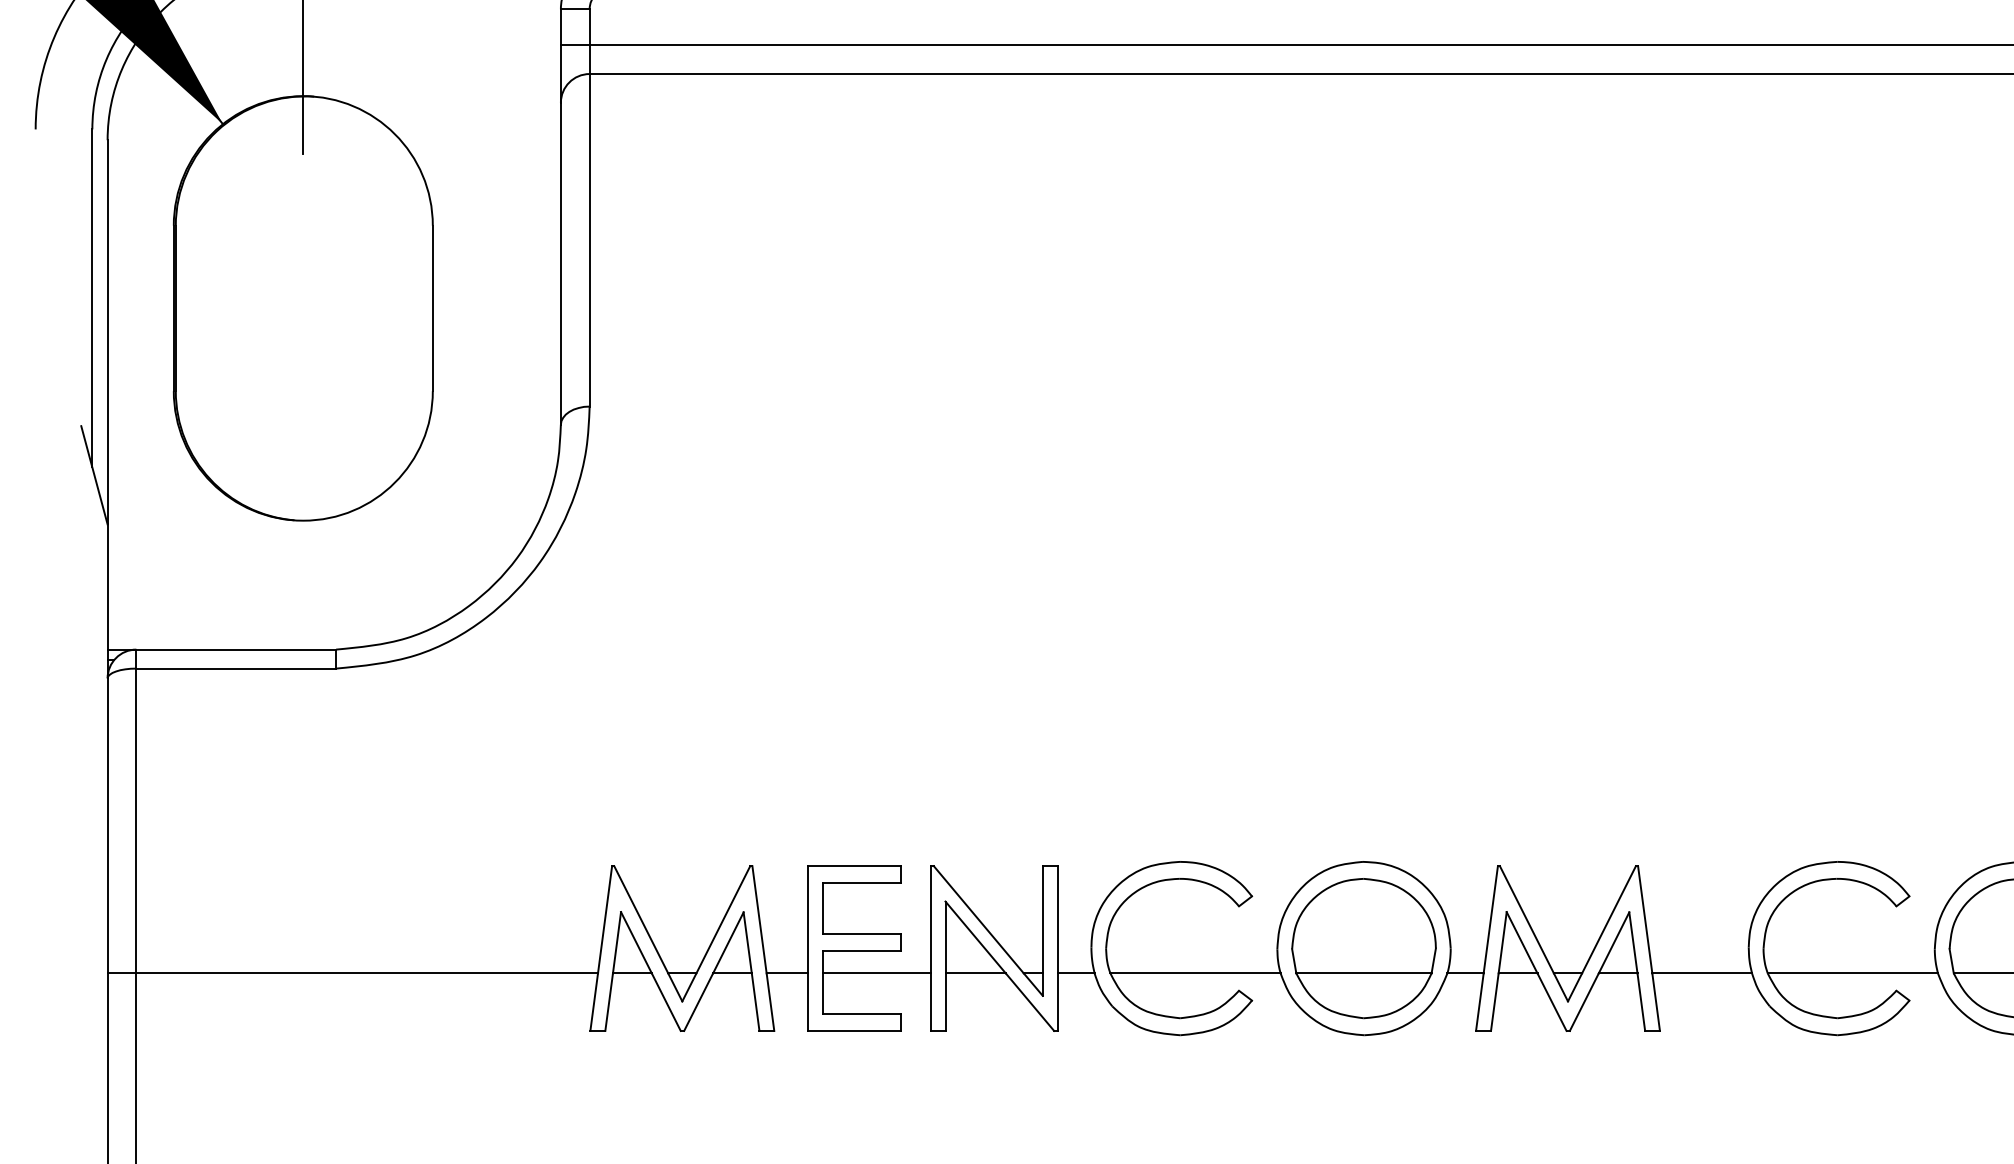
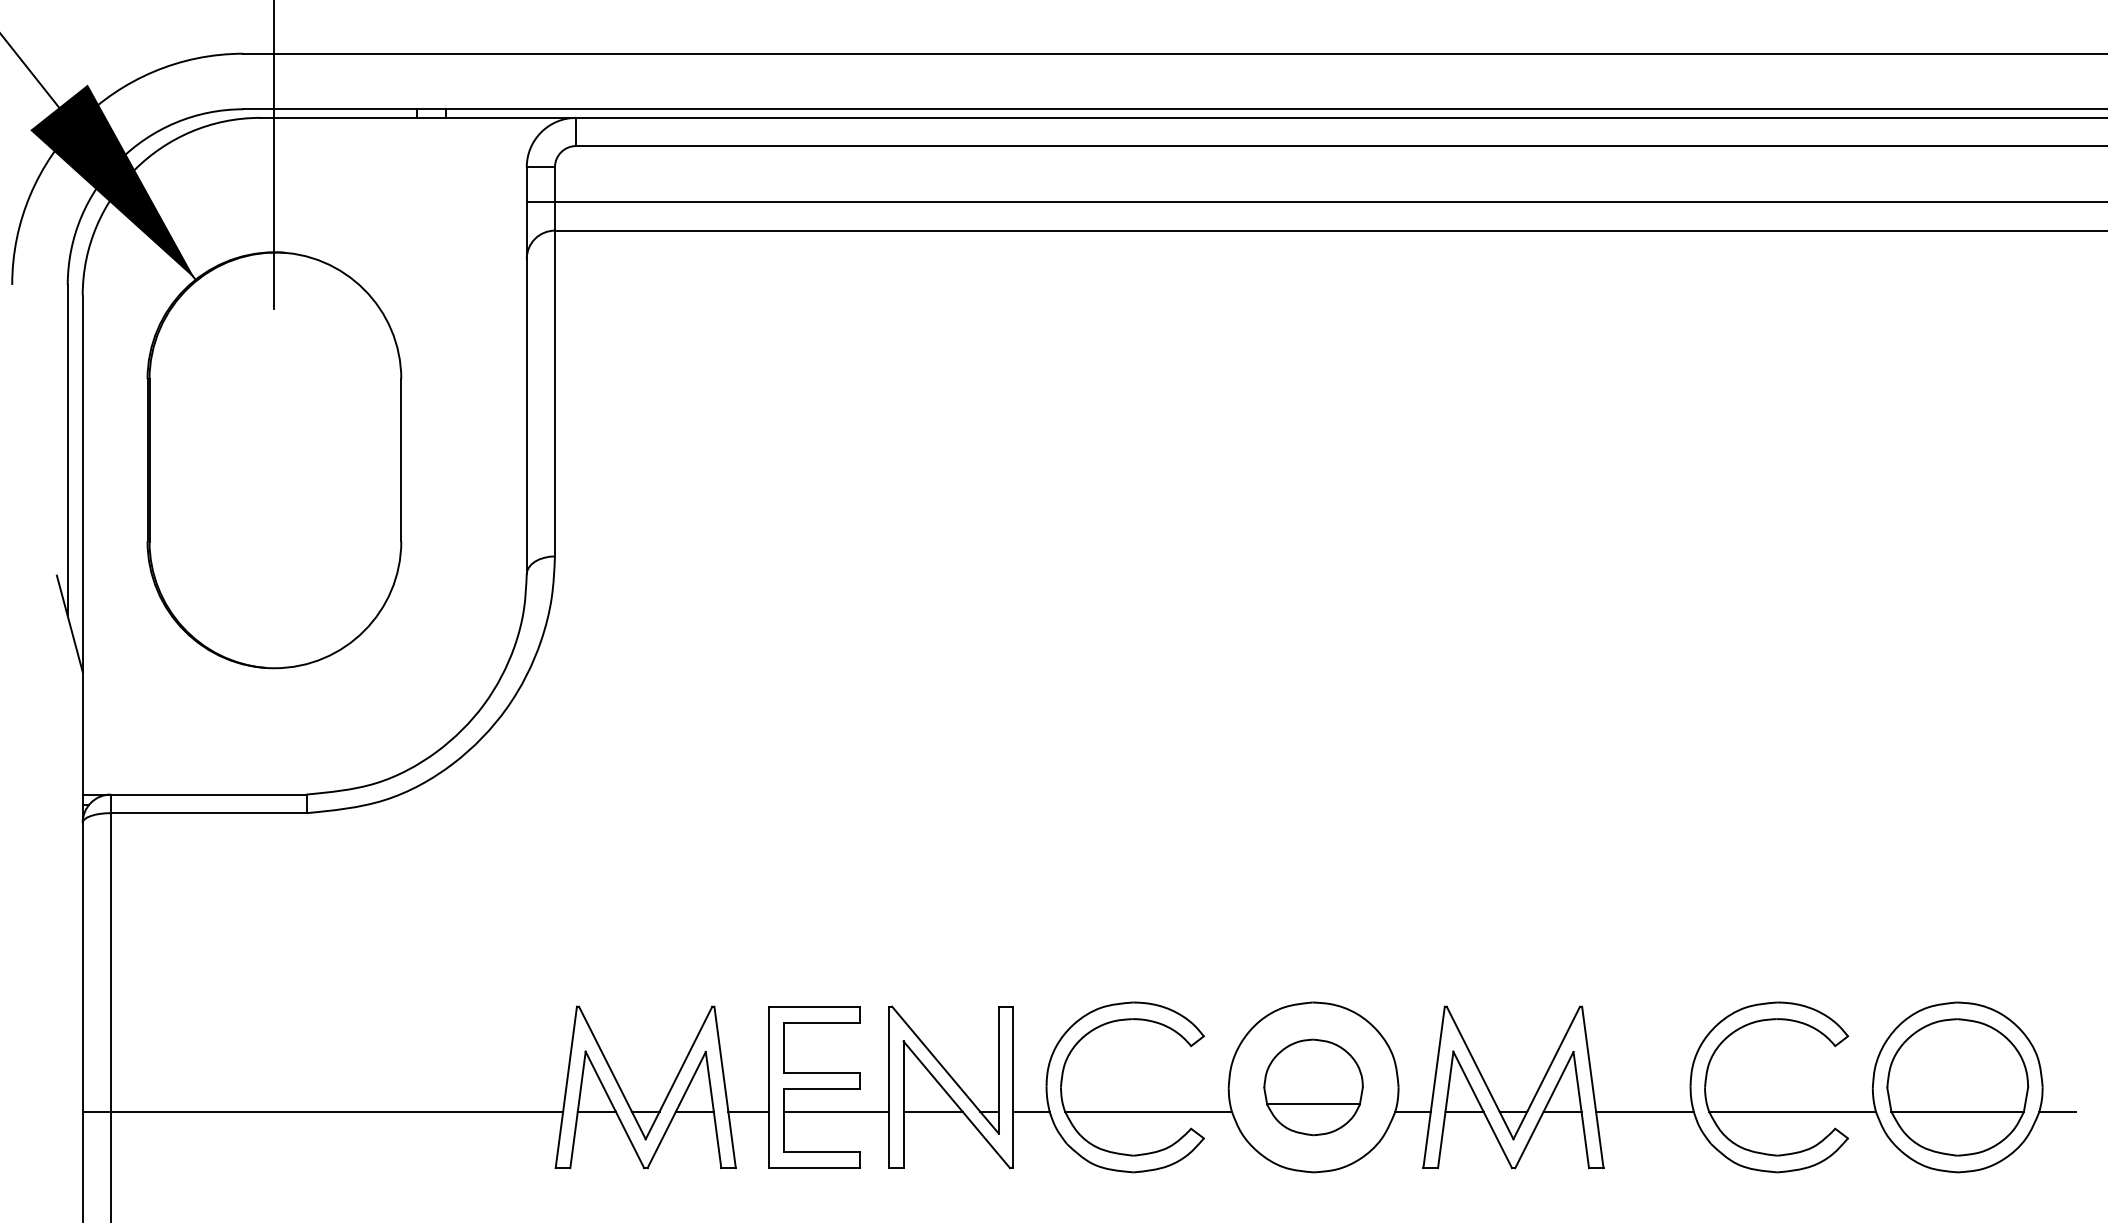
part: (1363, 948) -> (1313, 1087), size x0.7

